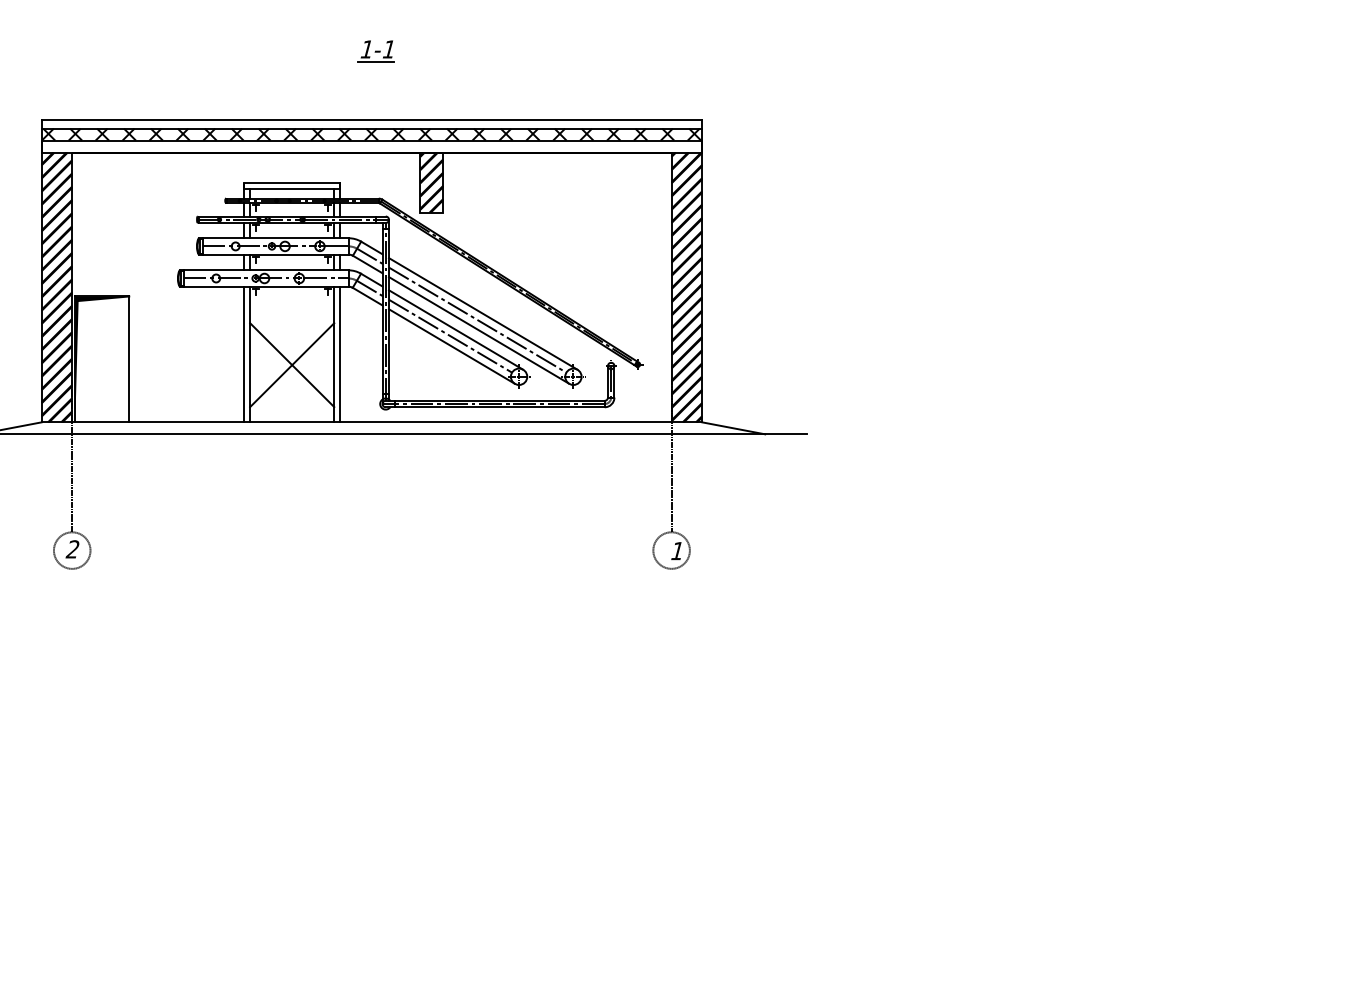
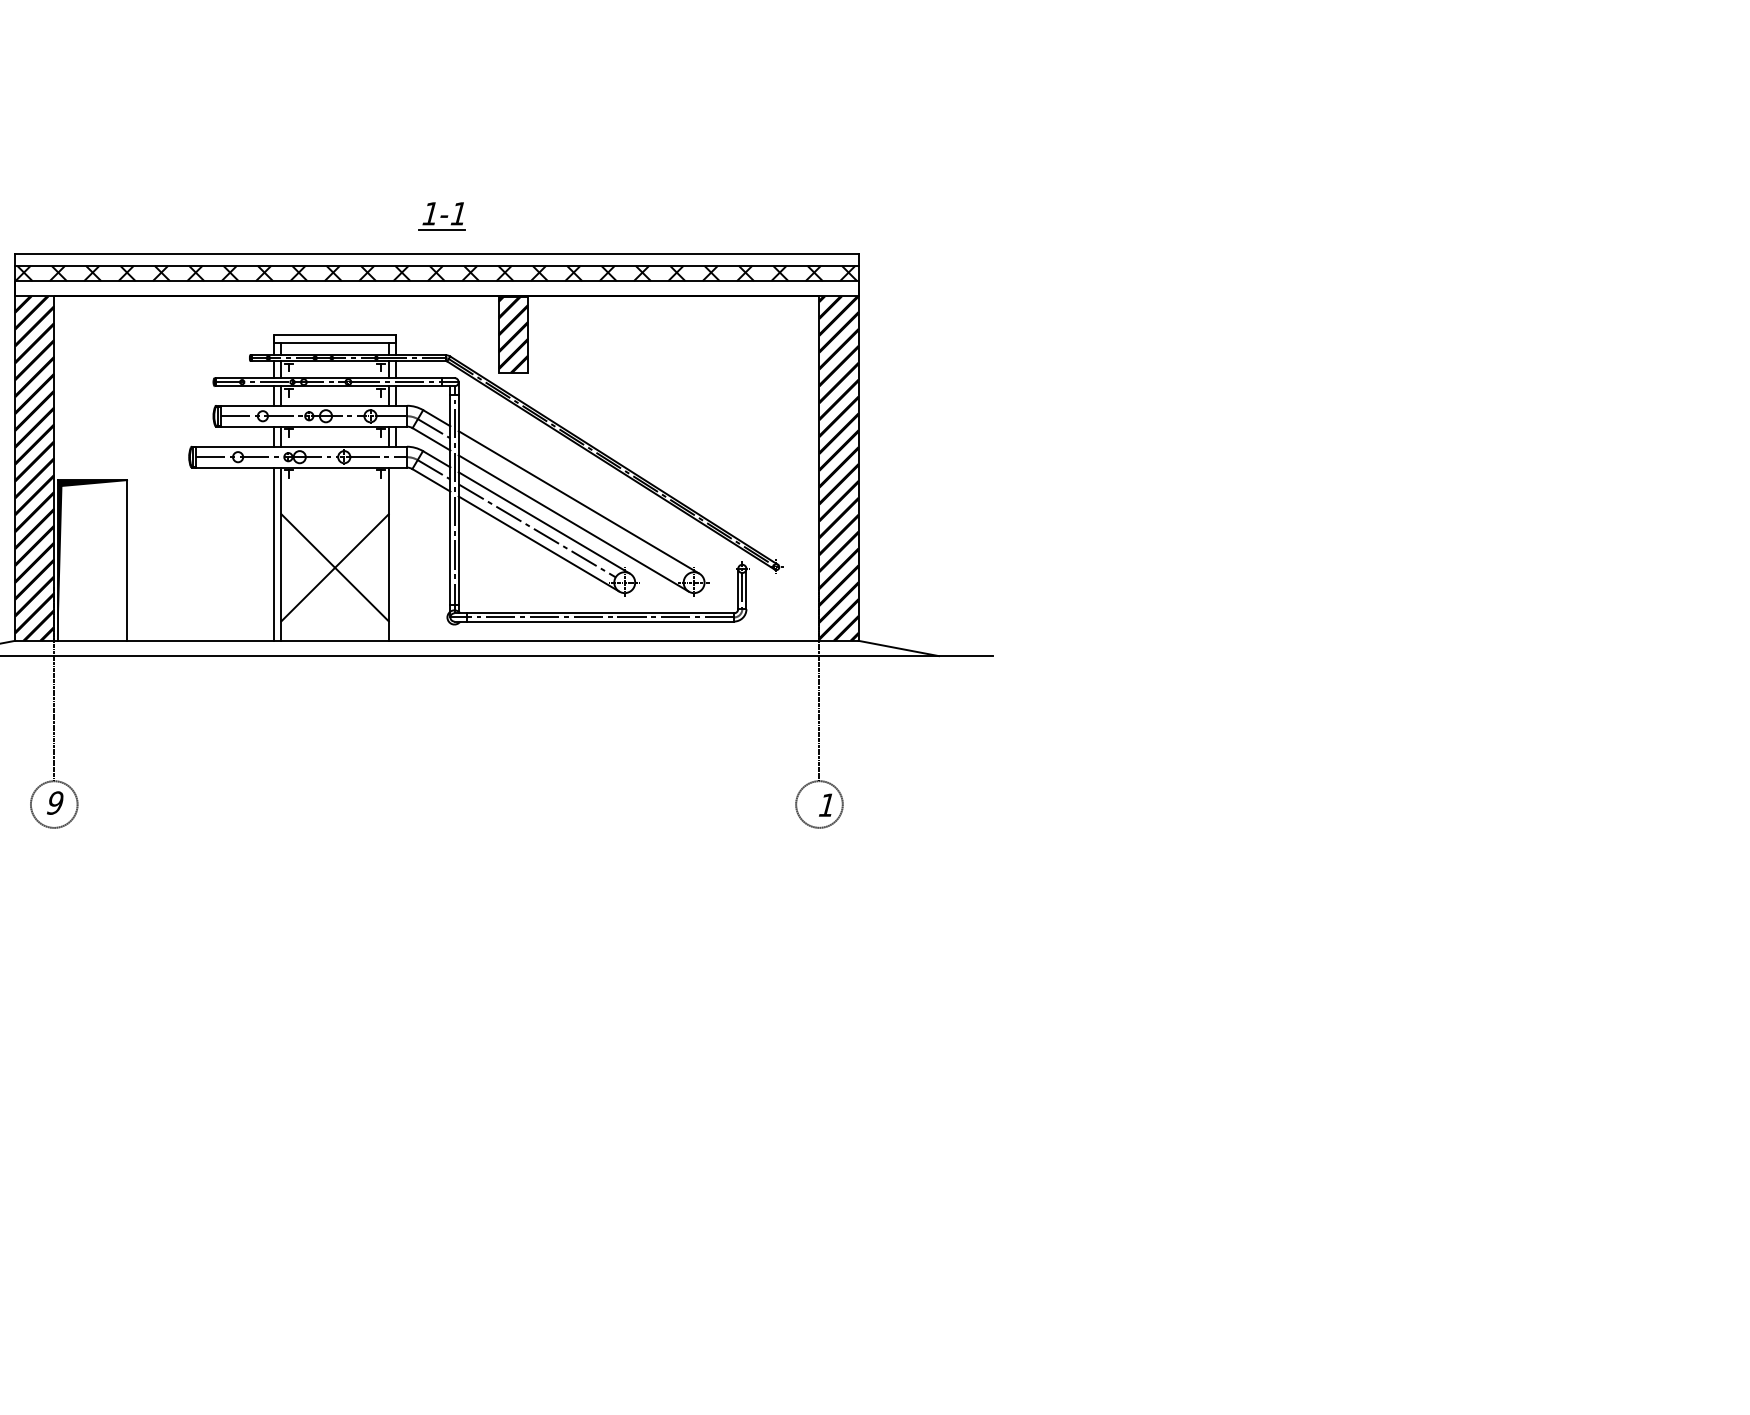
part: (375, 51) -> (441, 216), moved
line: (477, 320) -> (571, 510), removed
line: (340, 353) -> (396, 553), removed
text: (72, 548) -> (54, 802), 2 -> 9

